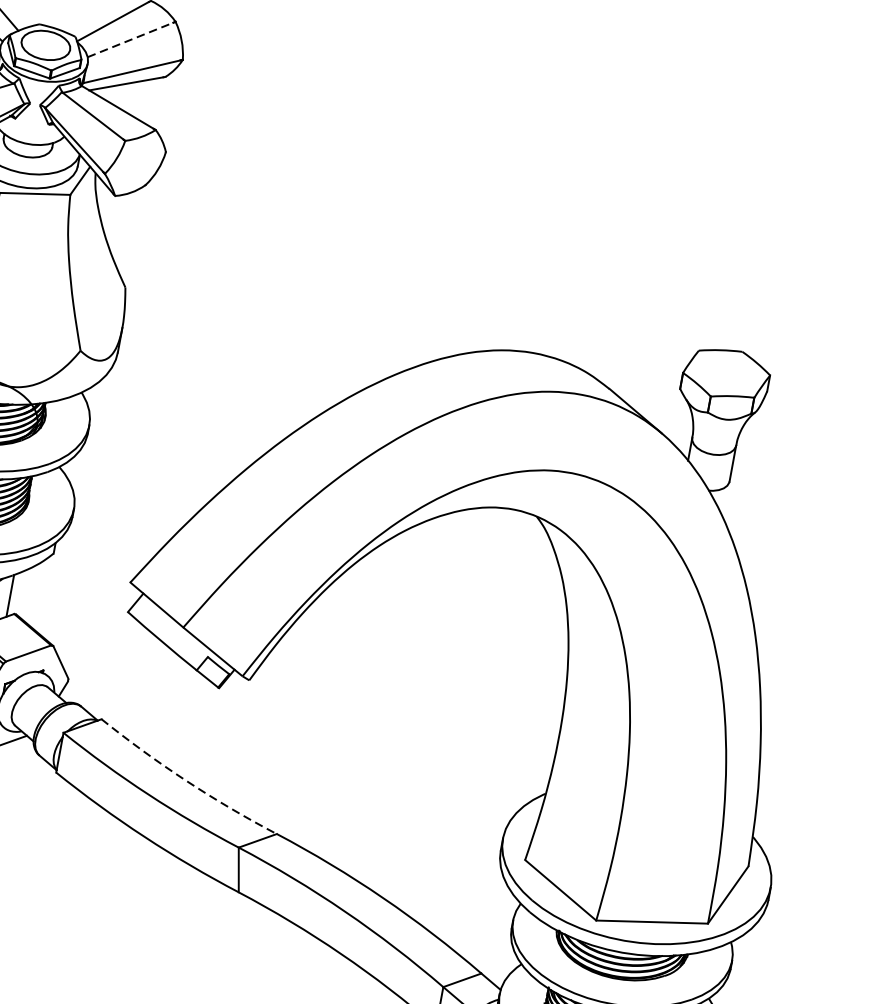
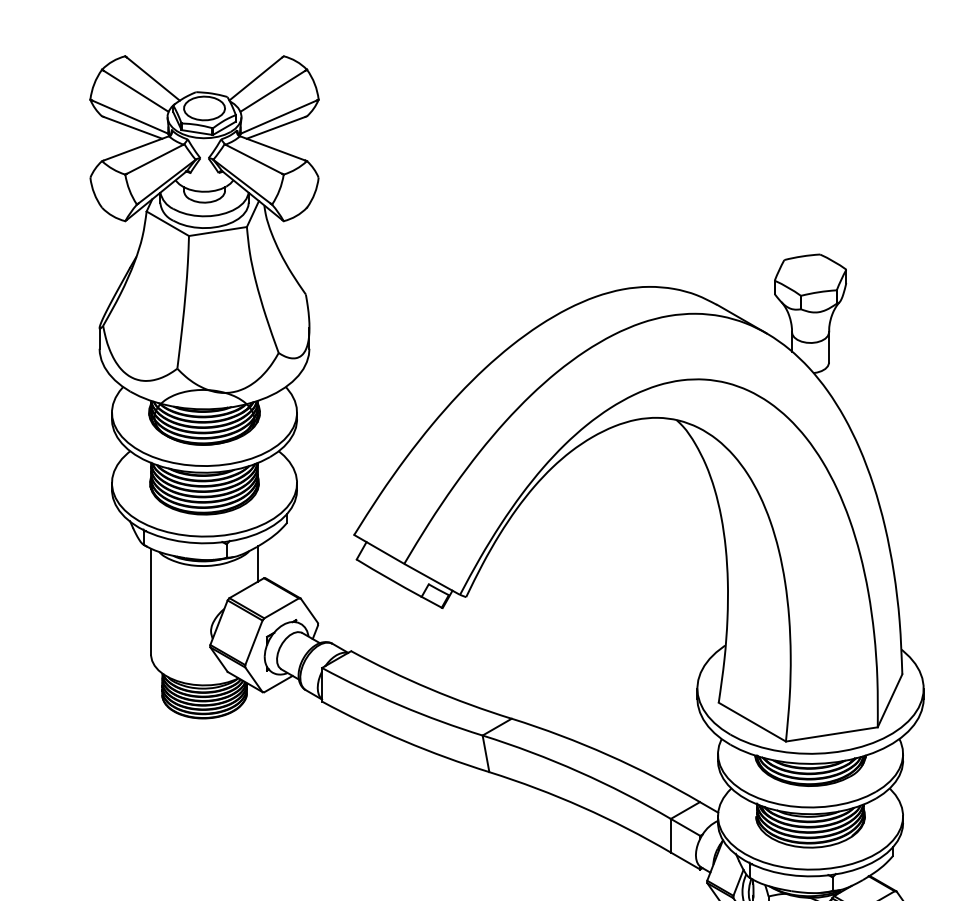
line: (131, 40) -> (273, 91), dashed -> solid
arc: (186, 780) -> (429, 688), dashed -> solid

